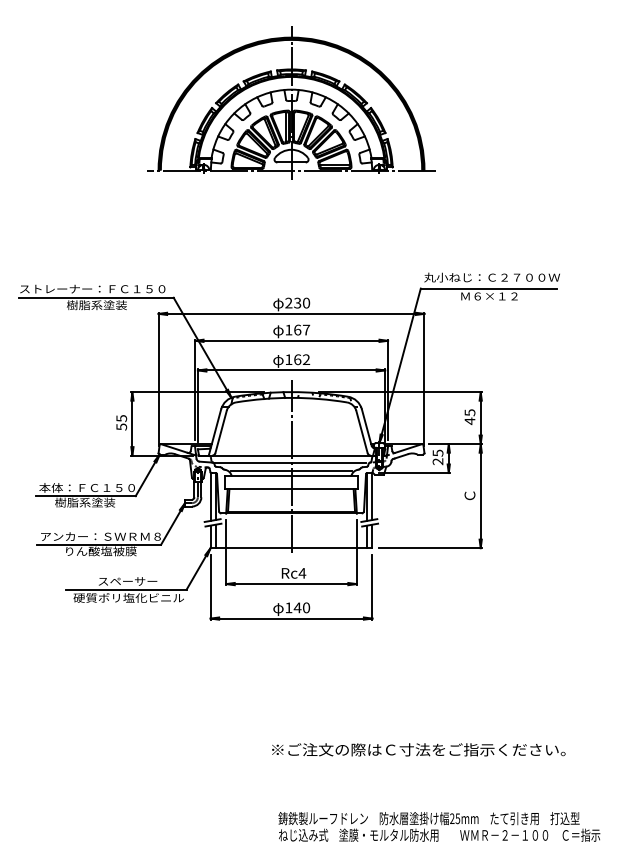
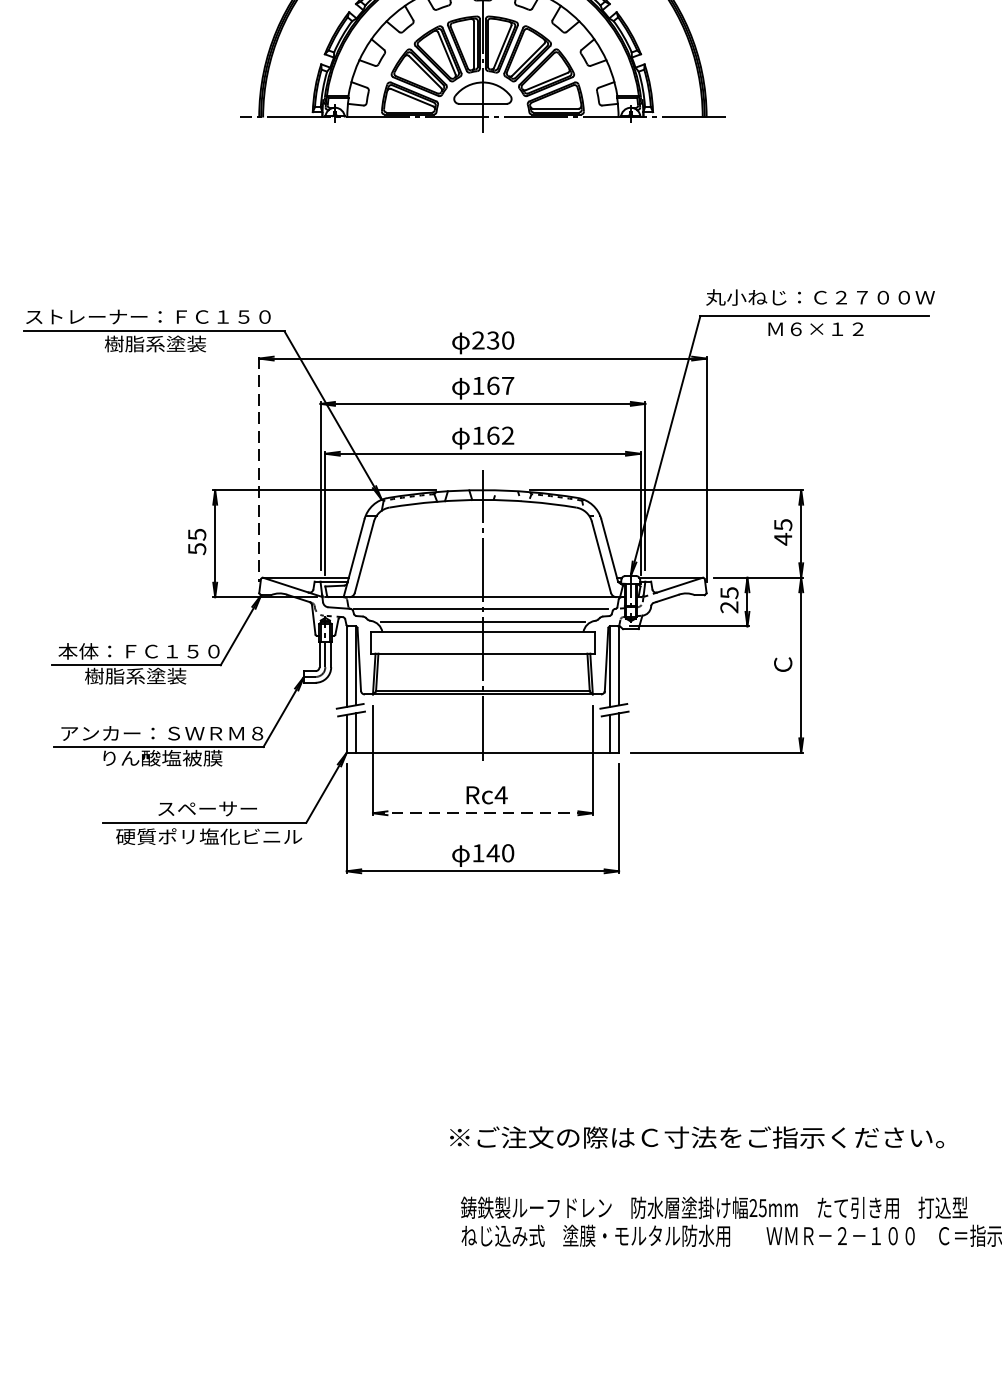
line: (158, 379) -> (259, 469), solid -> dashed
line: (292, 584) -> (484, 813), solid -> dashed
text: (418, 749) -> (696, 1137), moved

